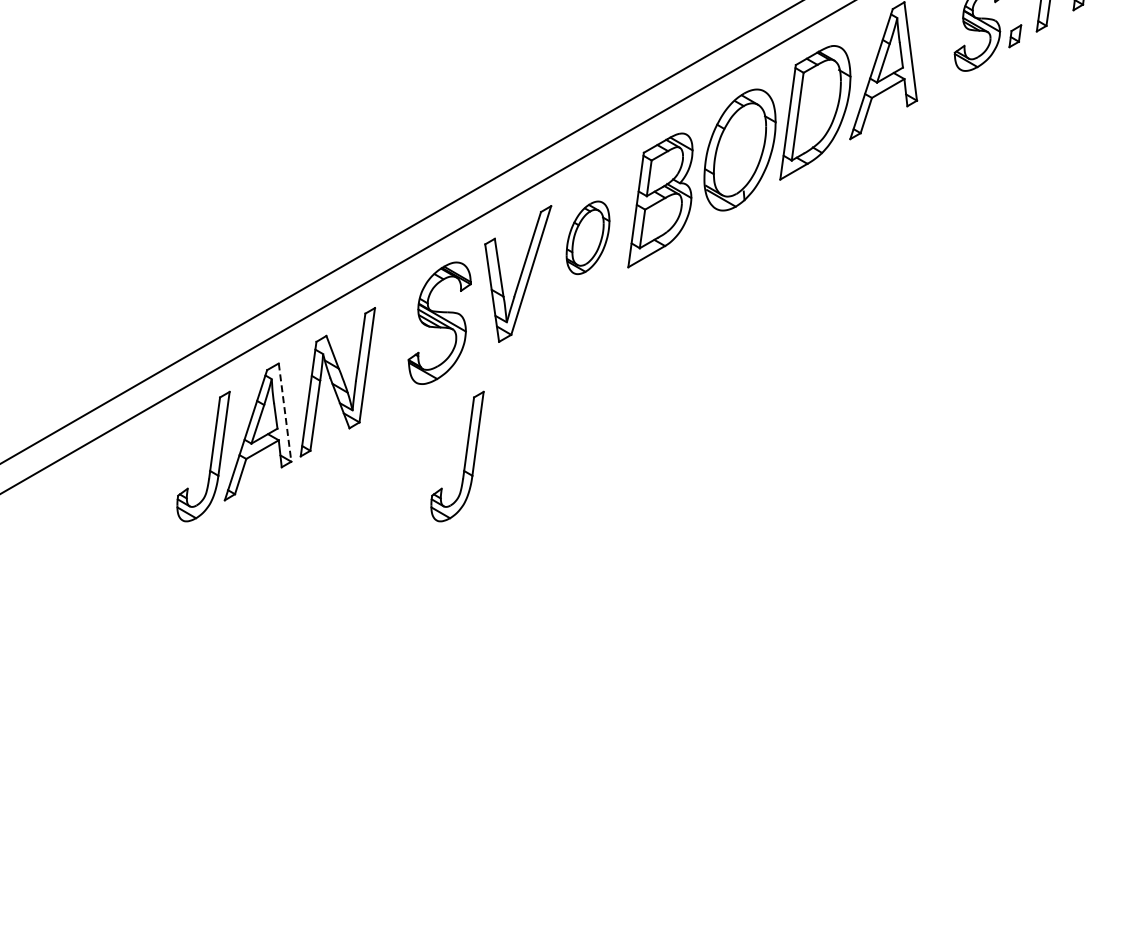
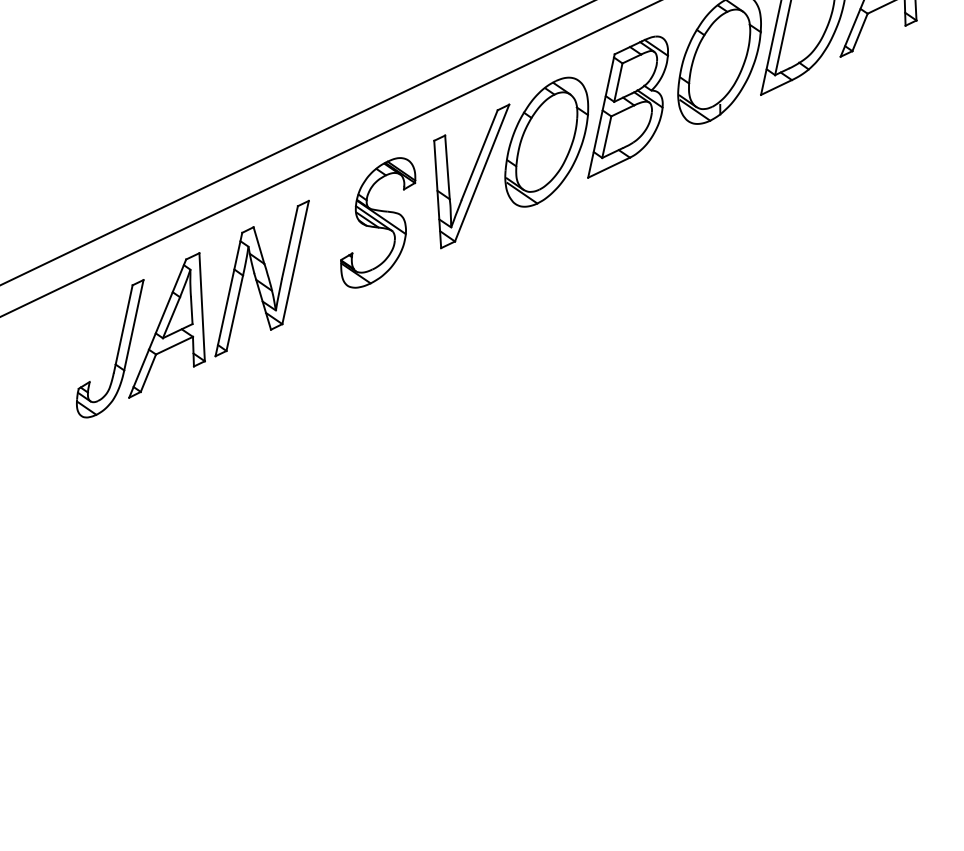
part: (587, 237) -> (546, 141), size x1.67
line: (285, 412) -> (202, 307), dashed -> solid
part: (464, 459) -> (393, 373), removed

